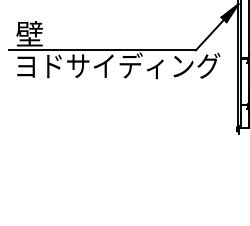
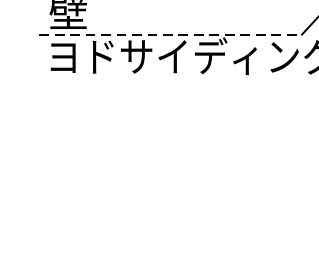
line: (102, 50) -> (170, 34), solid -> dashed

